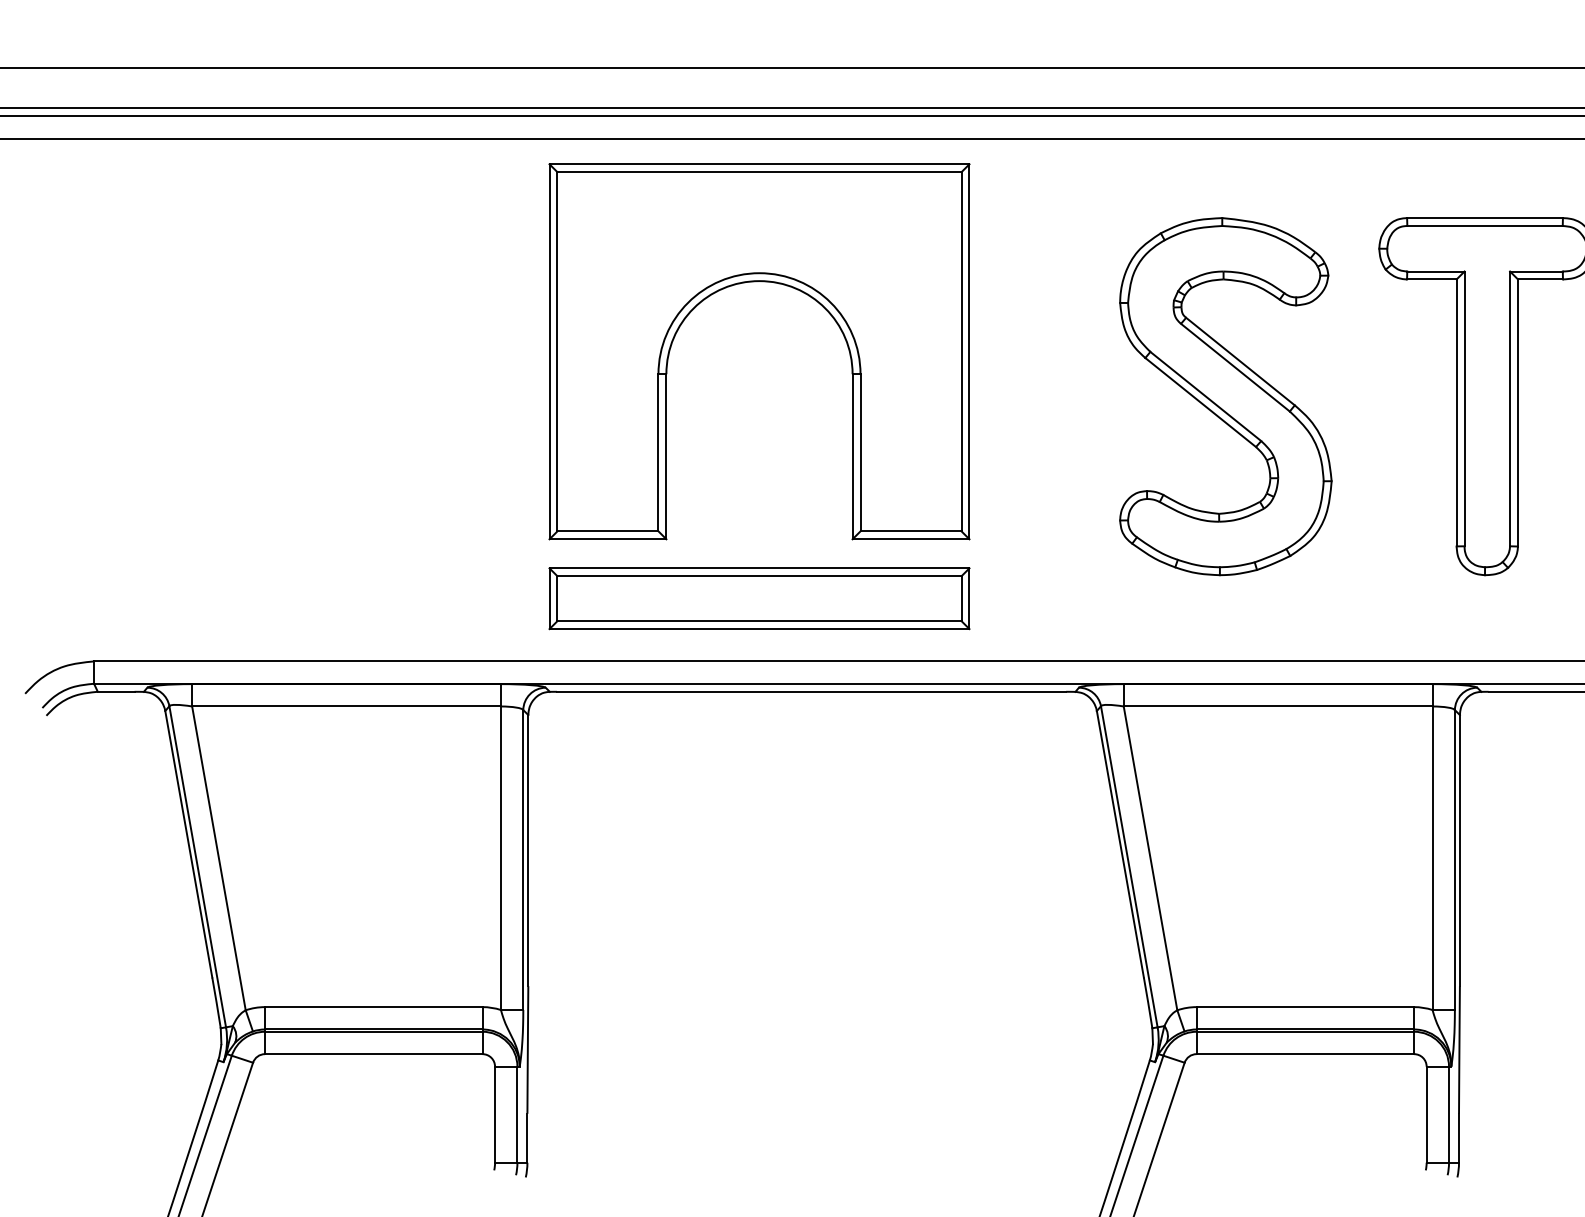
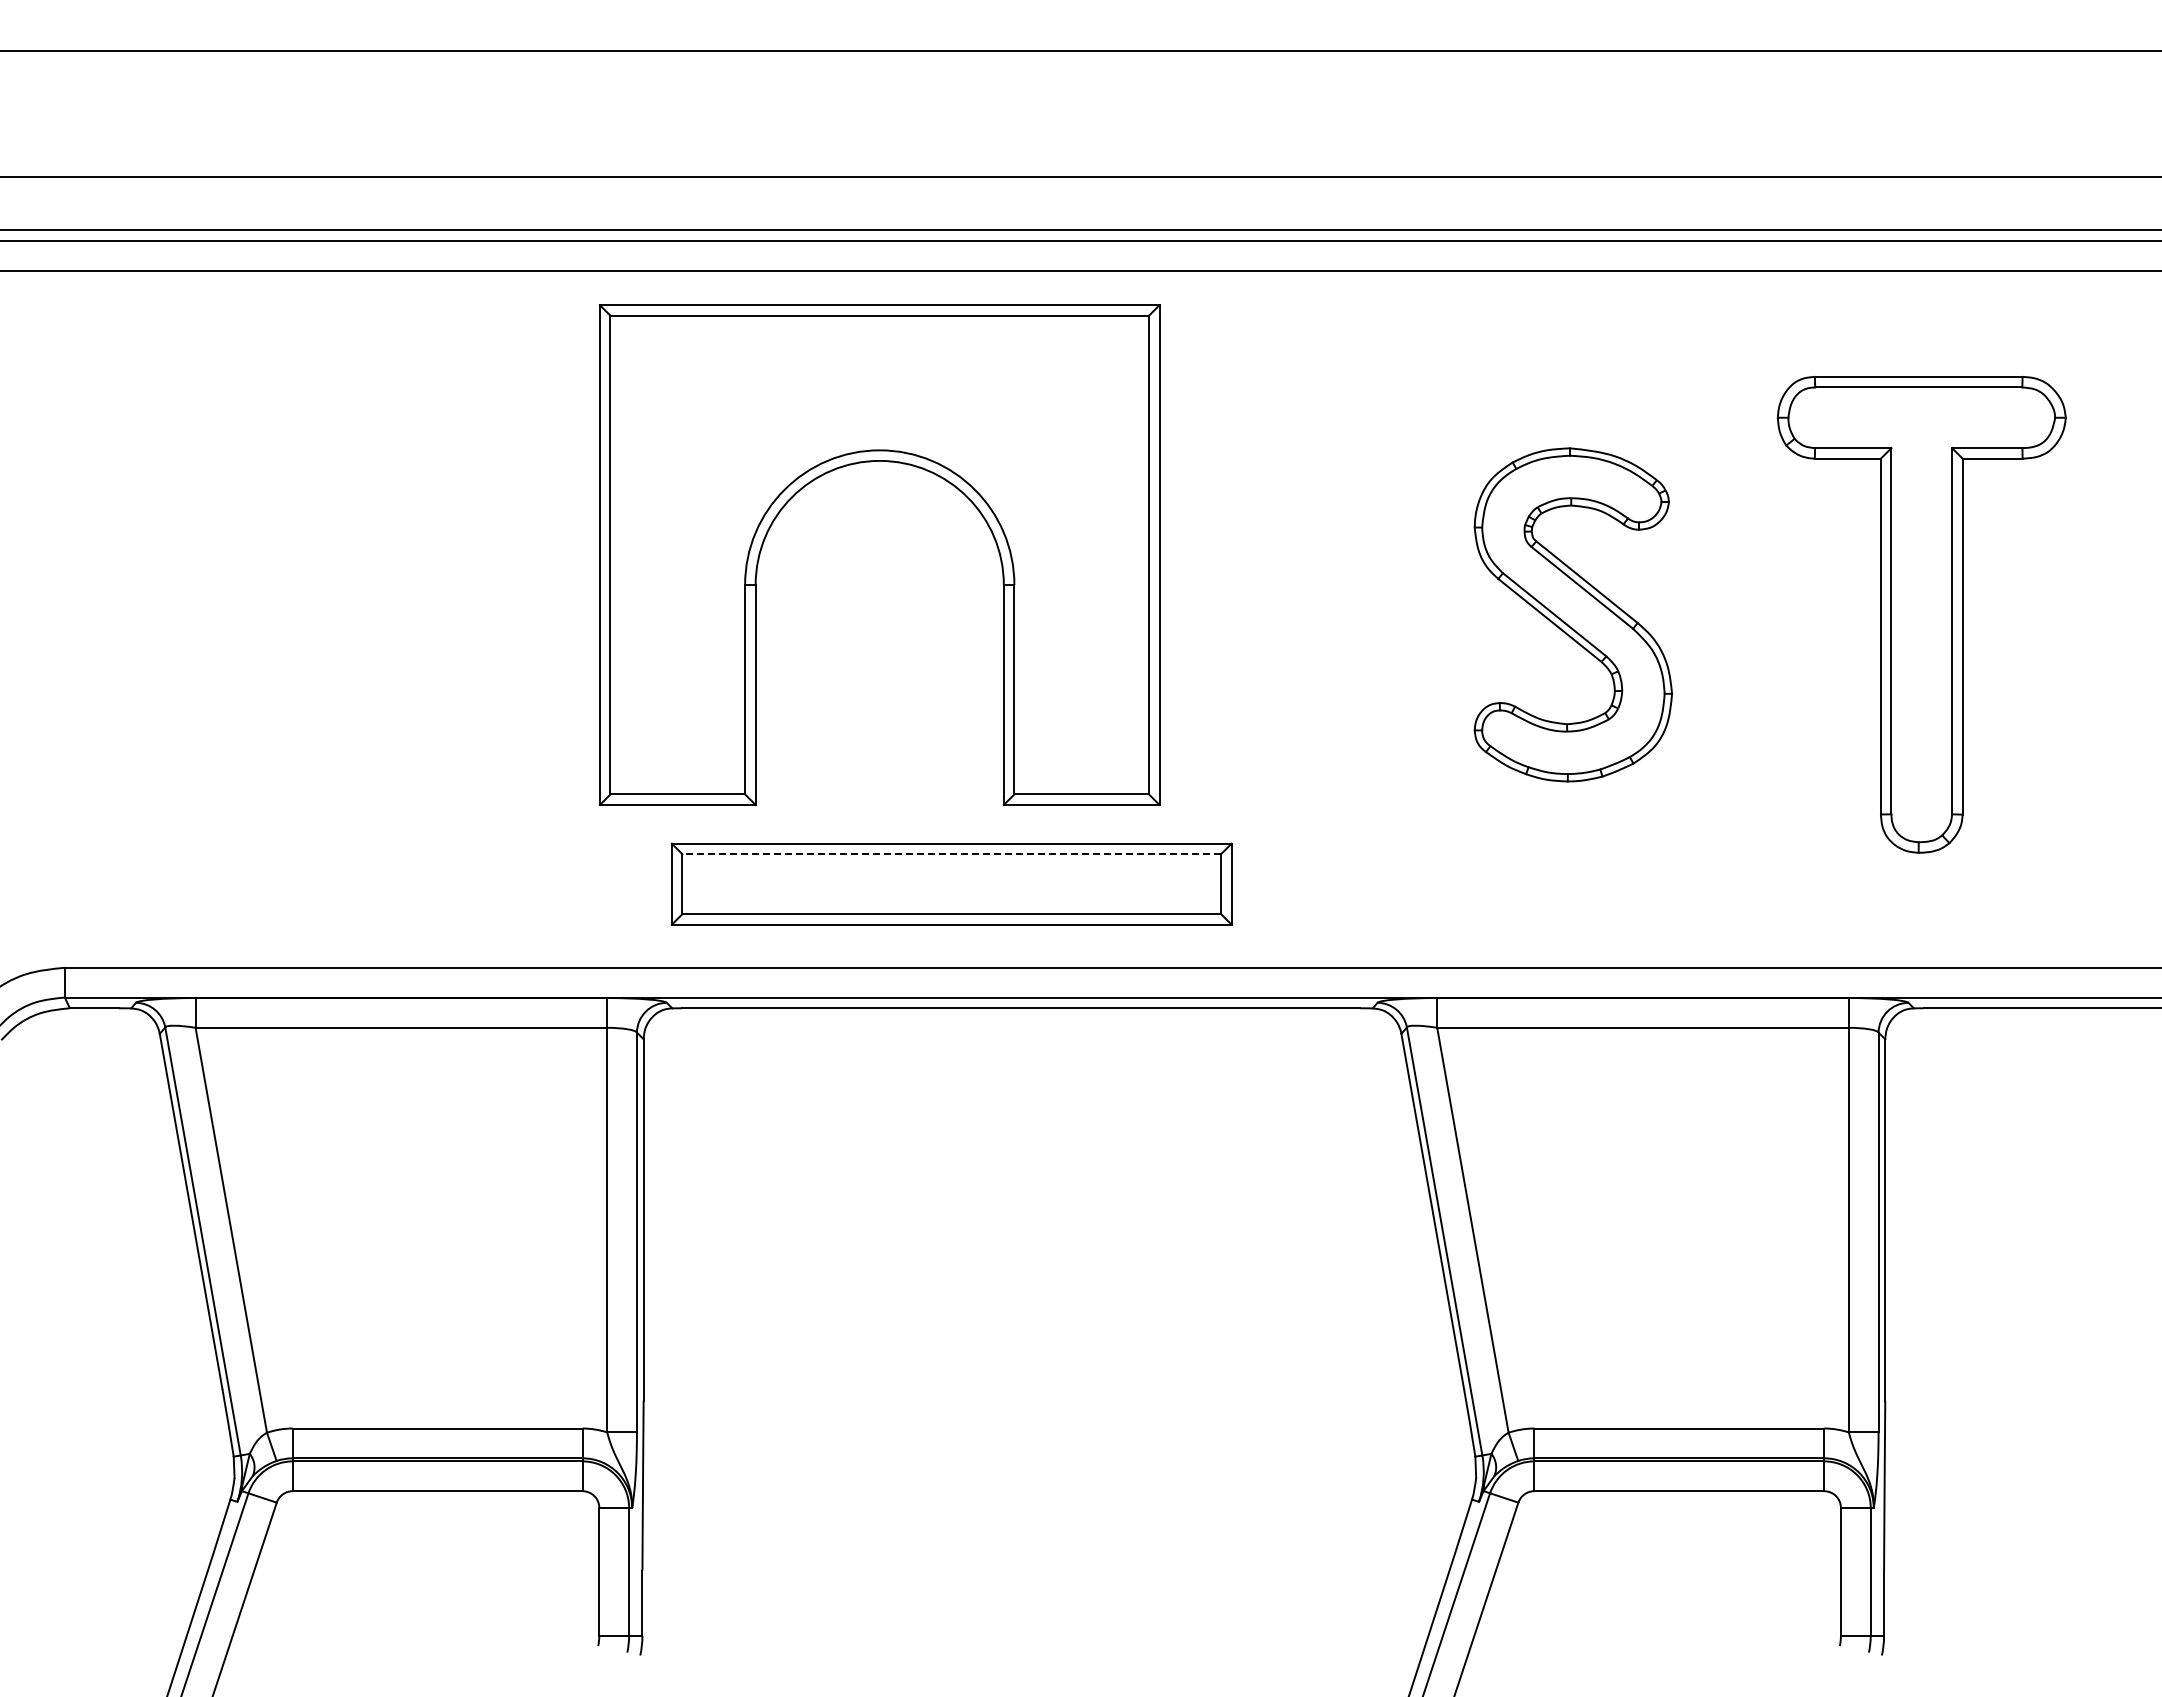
part: (753, 282) -> (871, 462), moved
part: (1225, 396) -> (1573, 614), size x0.7
line: (759, 576) -> (951, 854), solid -> dashed

